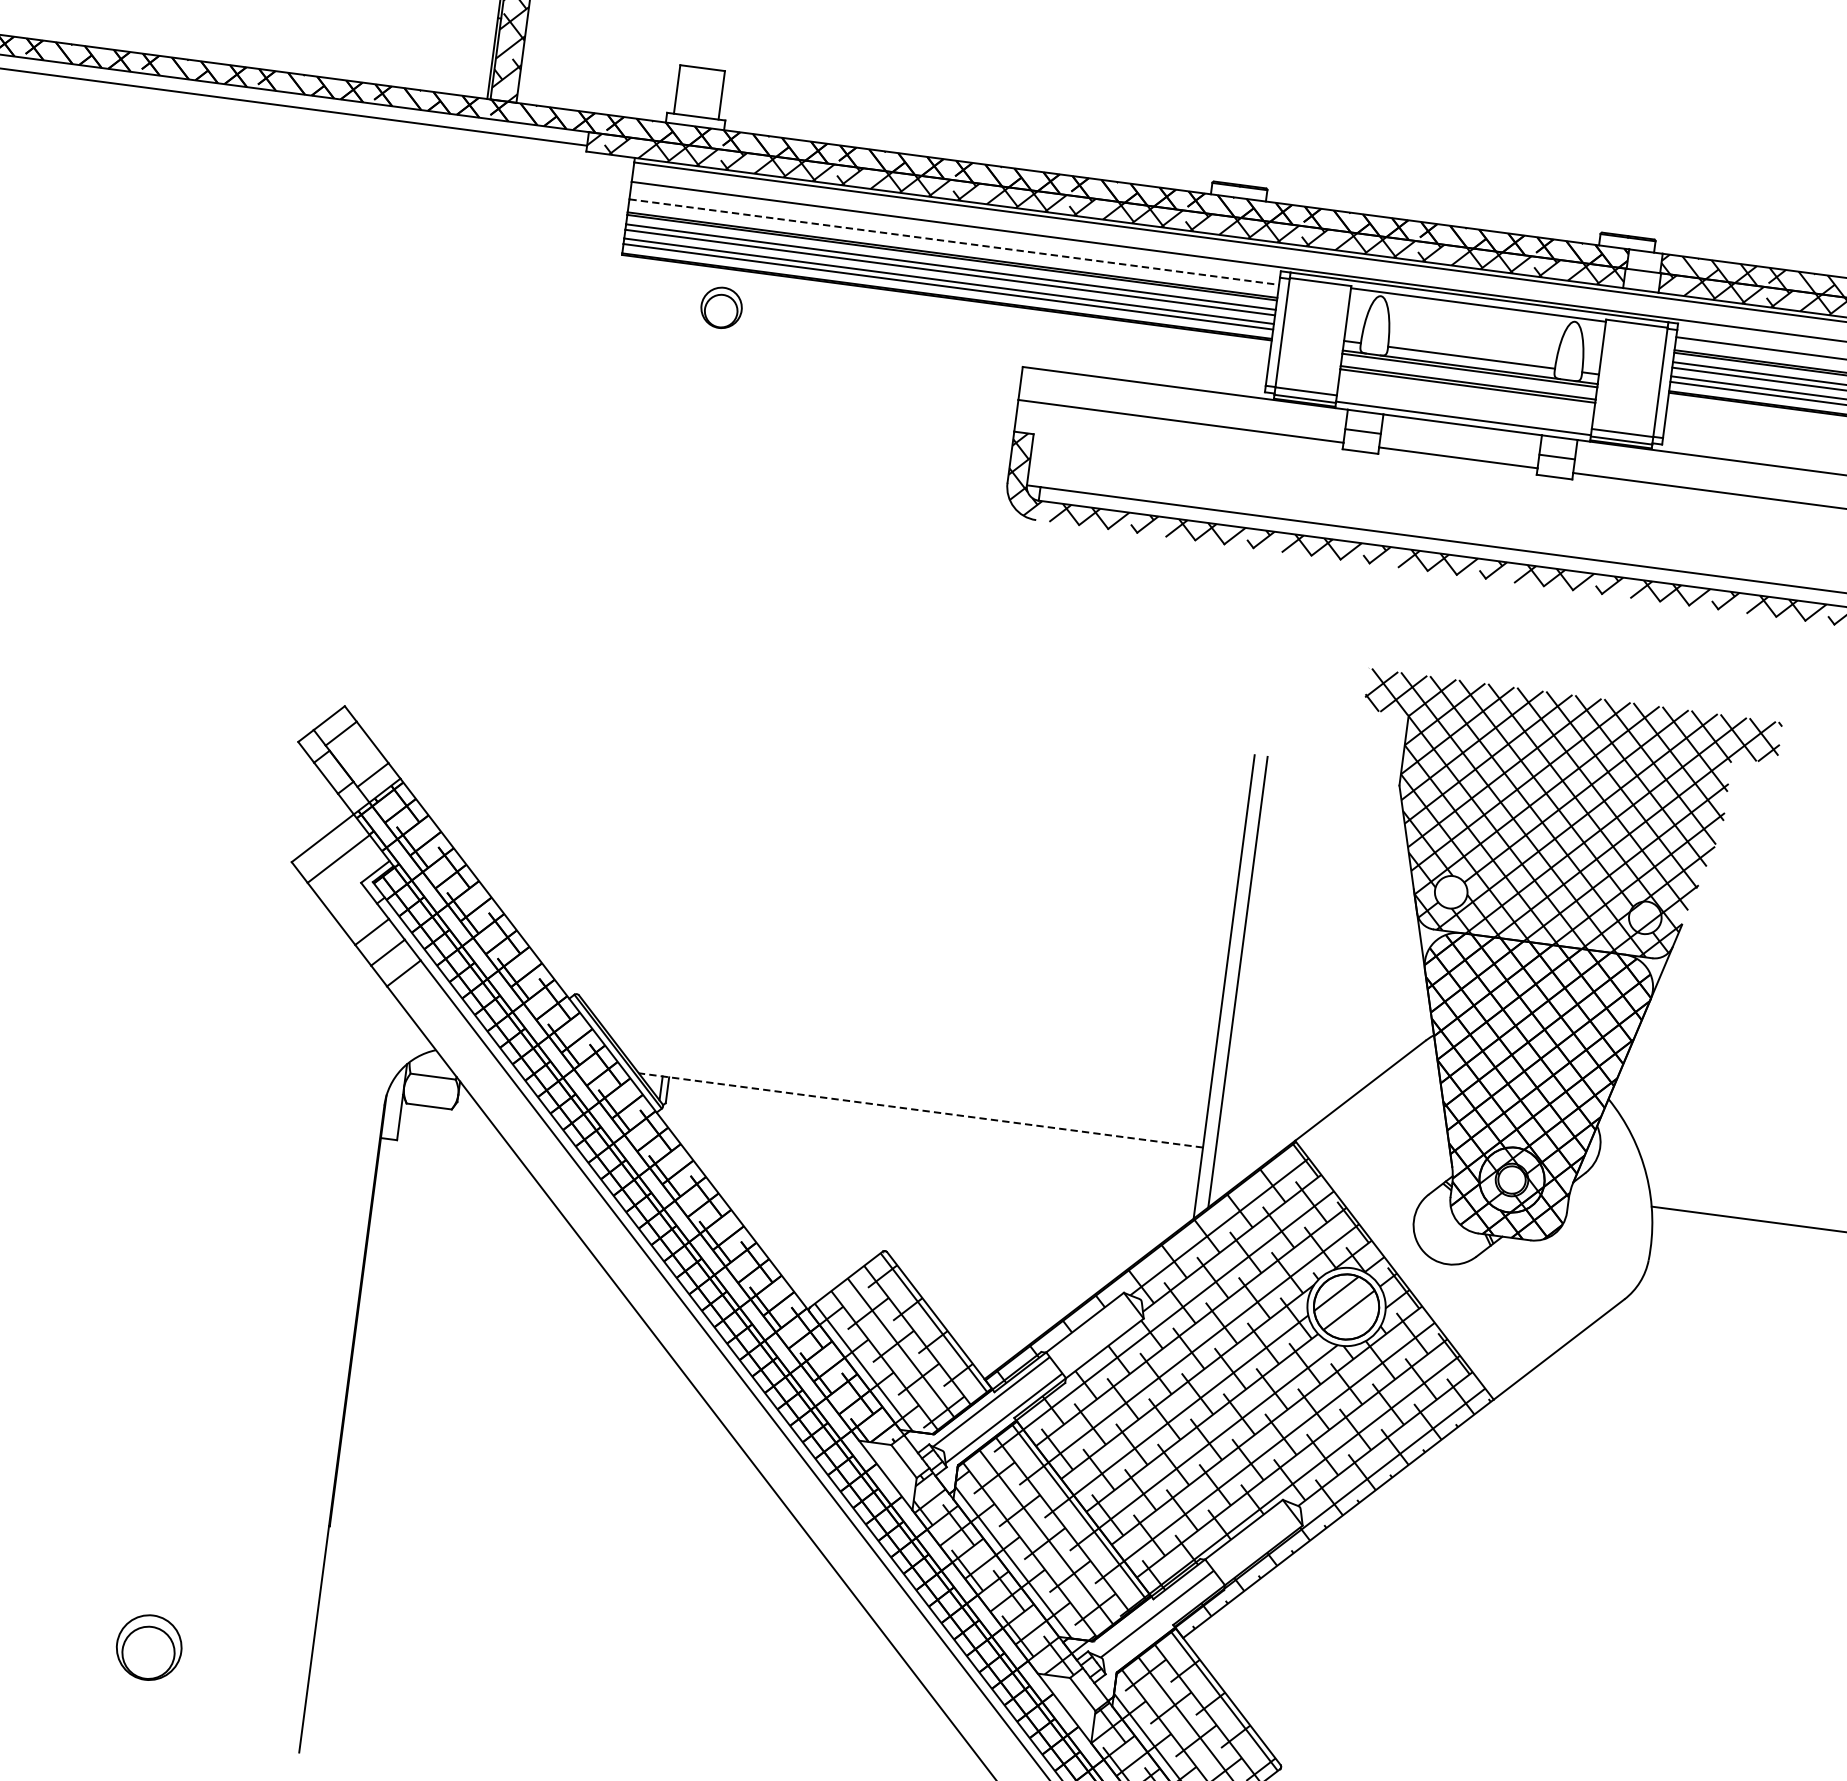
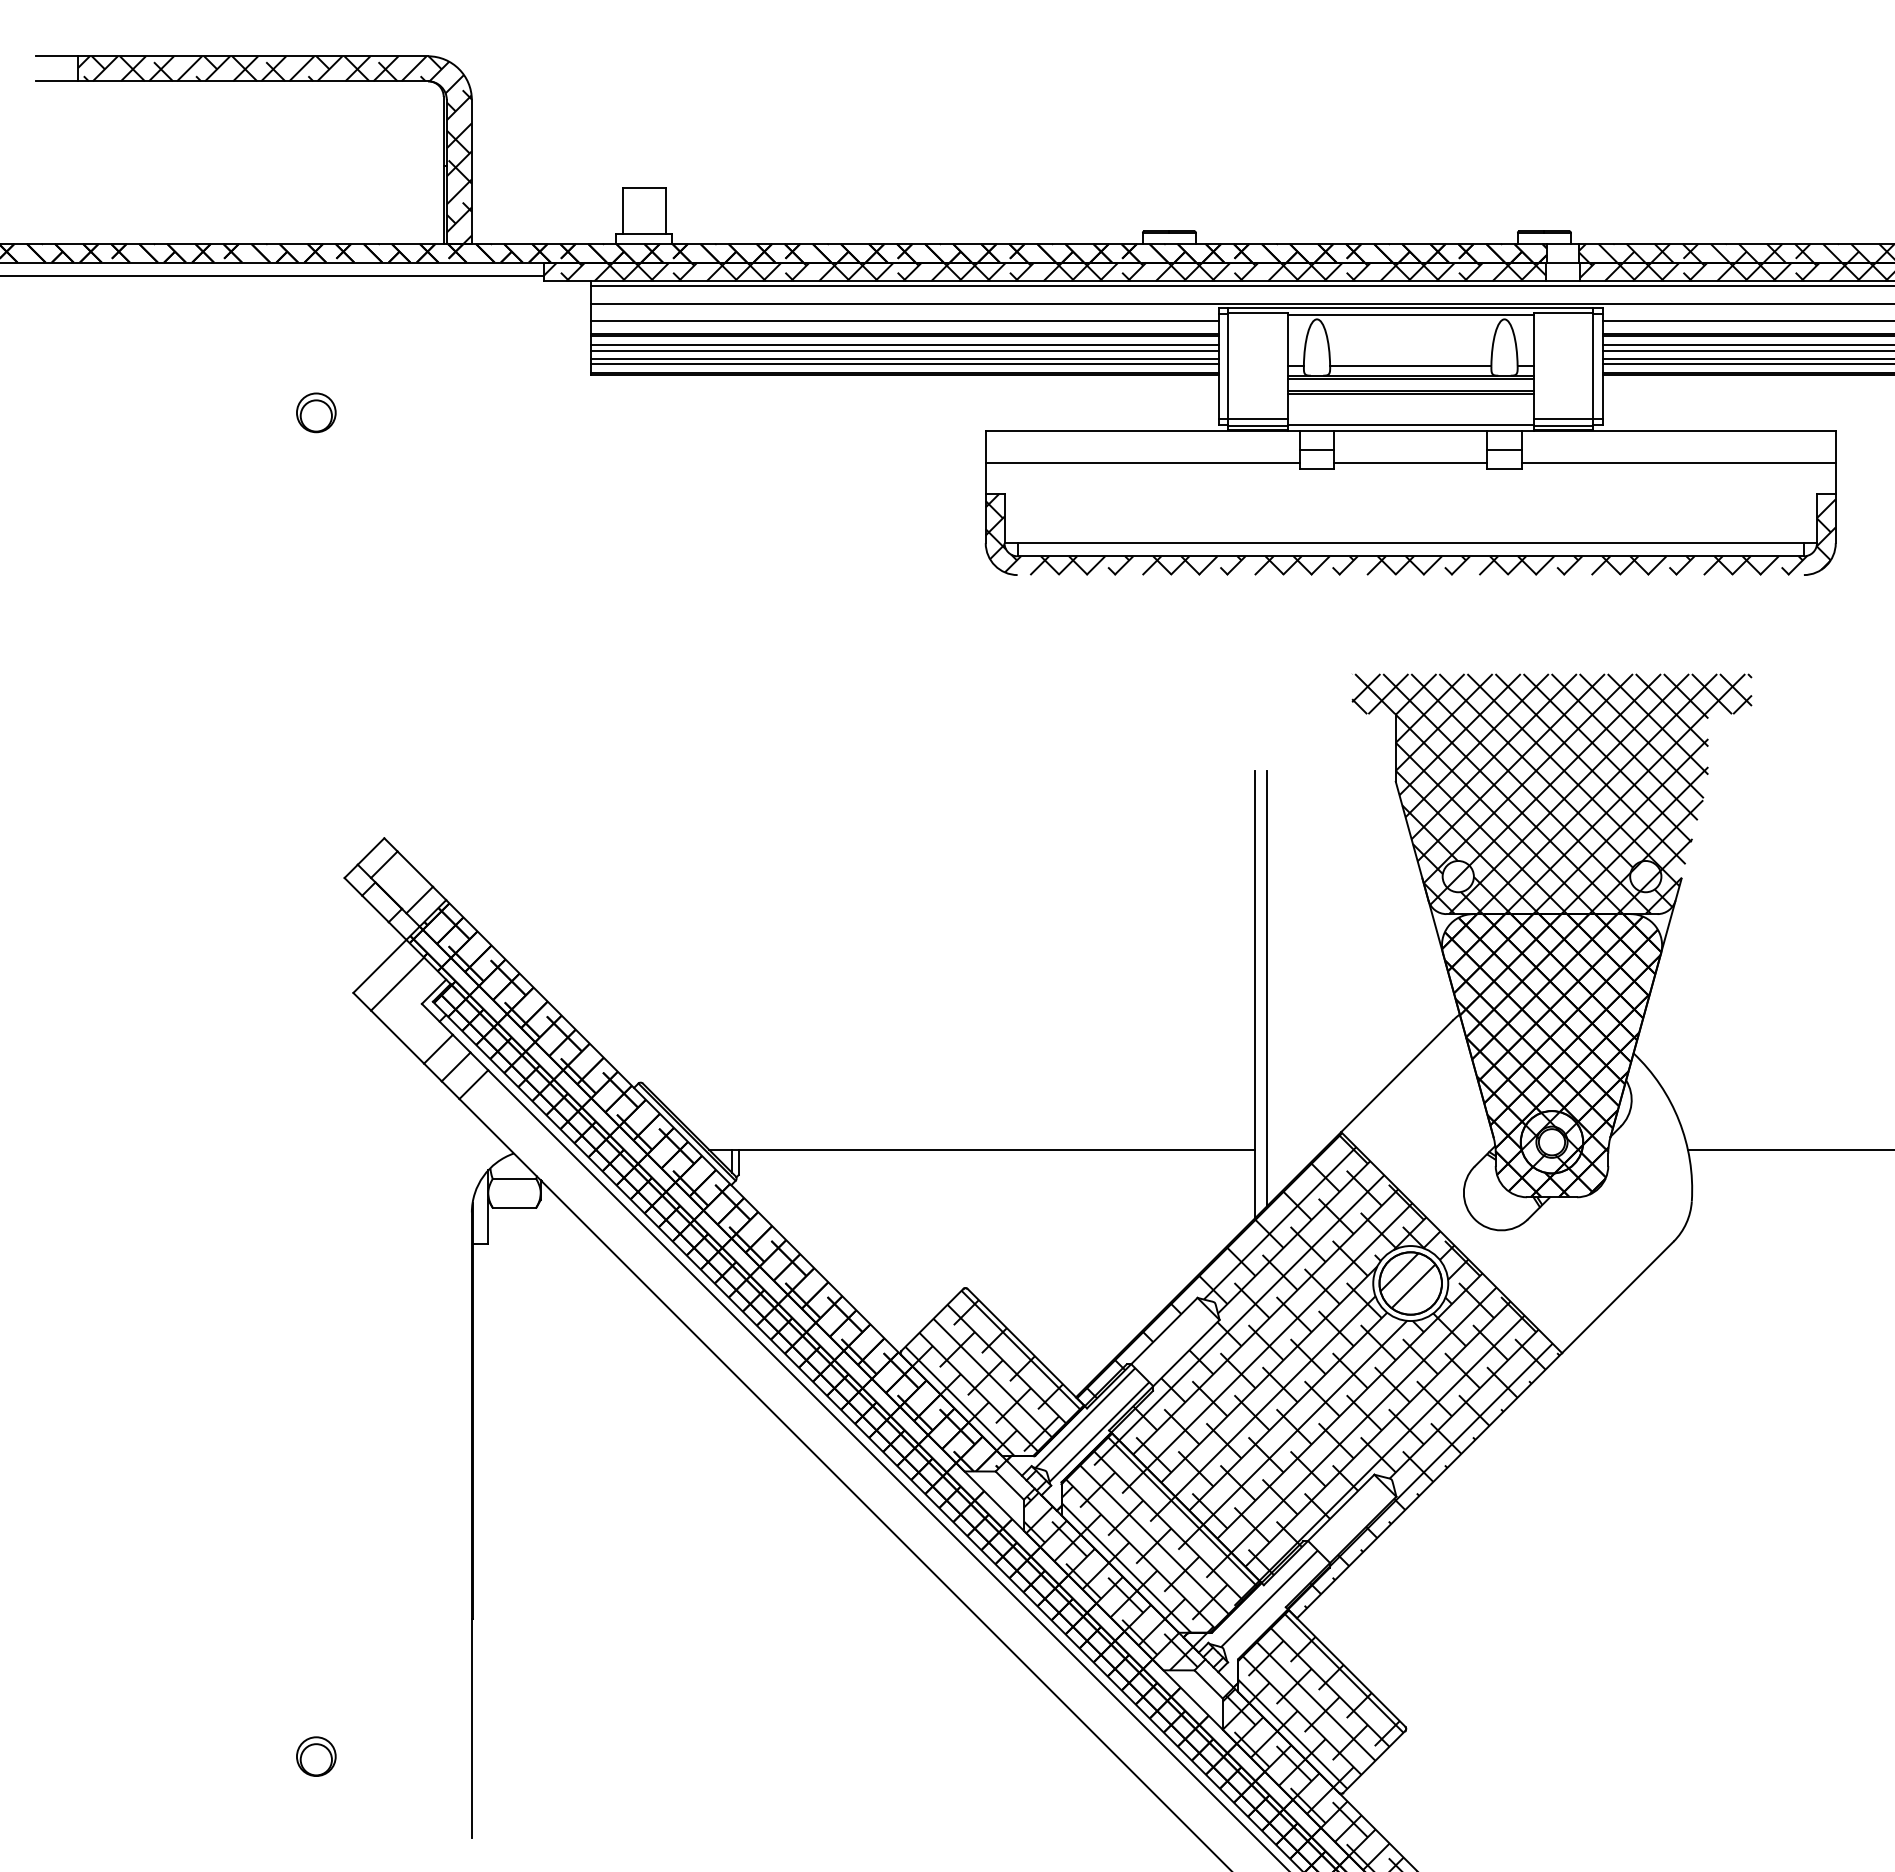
line: (954, 242) -> (905, 321), dashed -> solid
part: (721, 307) -> (316, 412), moved
hatch: (1451, 892) -> (1458, 876), added
line: (920, 1110) -> (981, 1150), dashed -> solid
part: (149, 1647) -> (316, 1756), size x0.62

